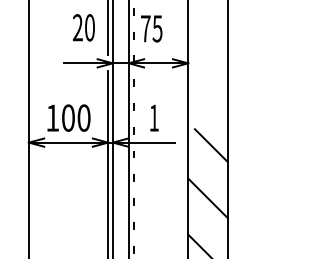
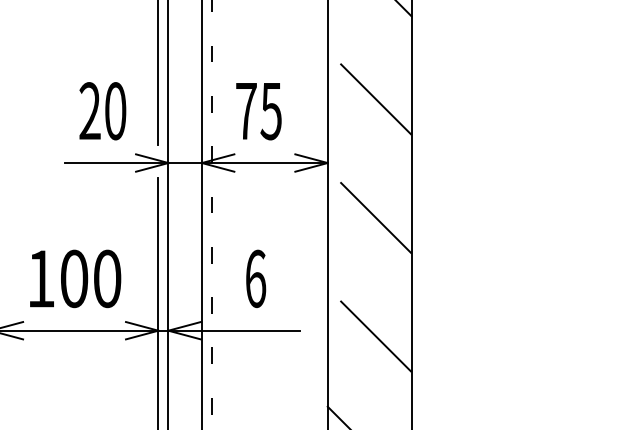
text: (83, 27) -> (101, 110), moved
text: (151, 28) -> (258, 110), moved
line: (207, 30) -> (368, 93), added
line: (207, 86) -> (368, 211), added
text: (154, 117) -> (256, 277), 1 -> 6

